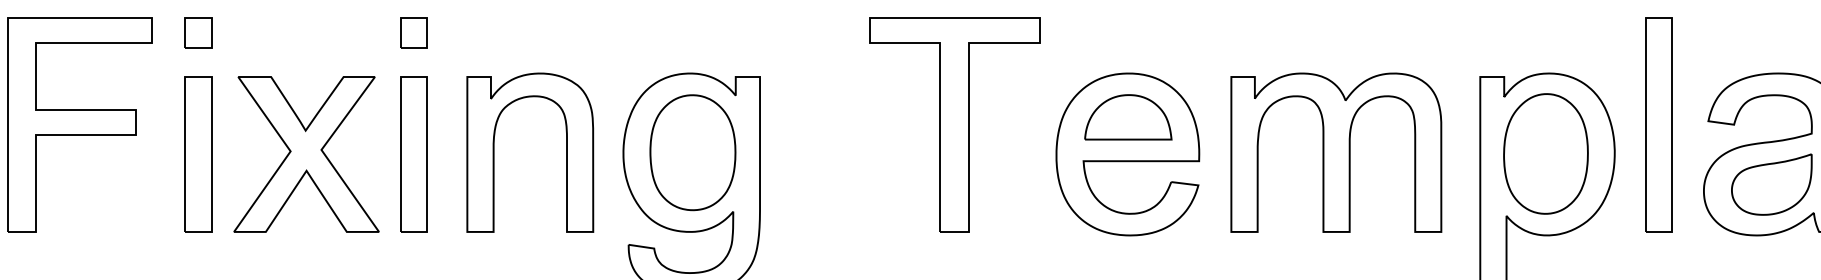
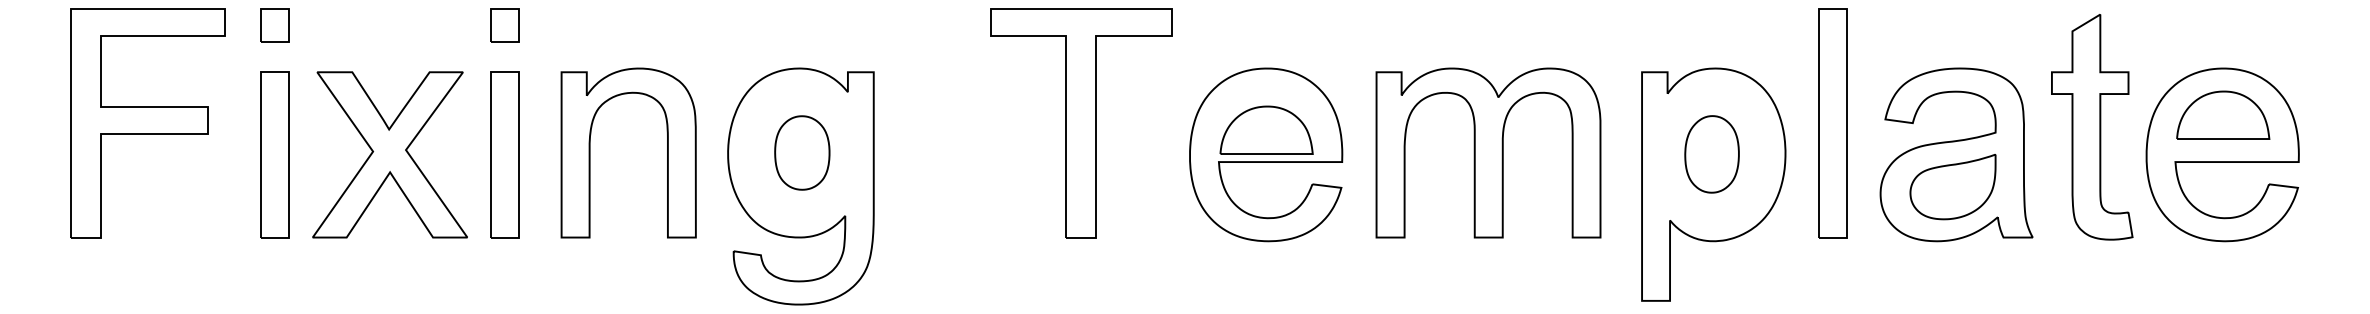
part: (1128, 116) -> (1266, 129), moved
part: (693, 152) -> (802, 152), size x0.6
part: (1545, 154) -> (1711, 154), size x0.6

